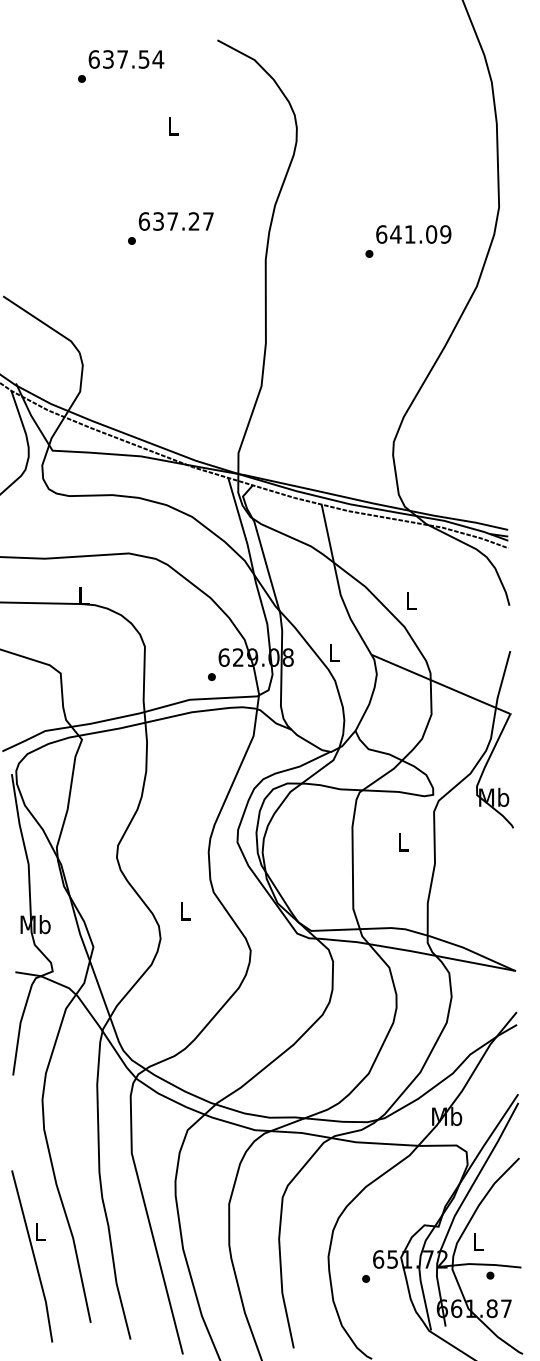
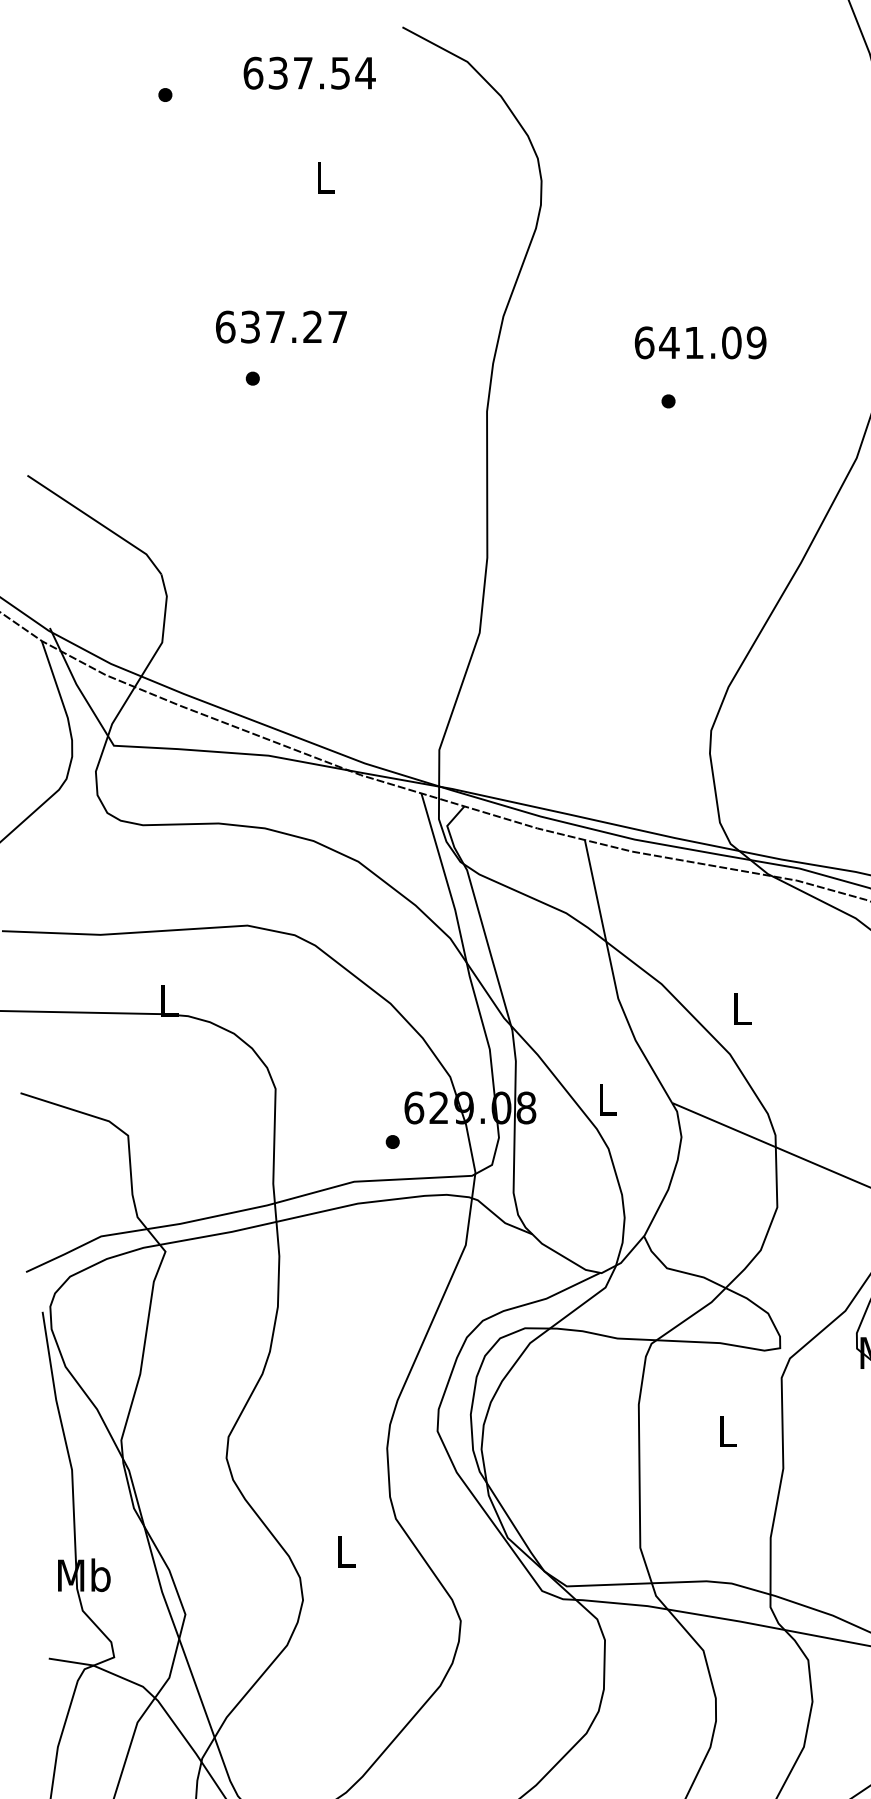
text: (126, 59) -> (309, 73), moved
text: (175, 221) -> (280, 327), moved
text: (413, 234) -> (700, 342), moved

